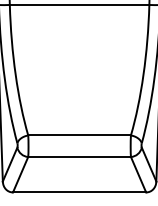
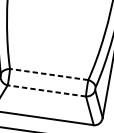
line: (79, 135) -> (49, 74), solid -> dashed
line: (79, 157) -> (46, 91), solid -> dashed

